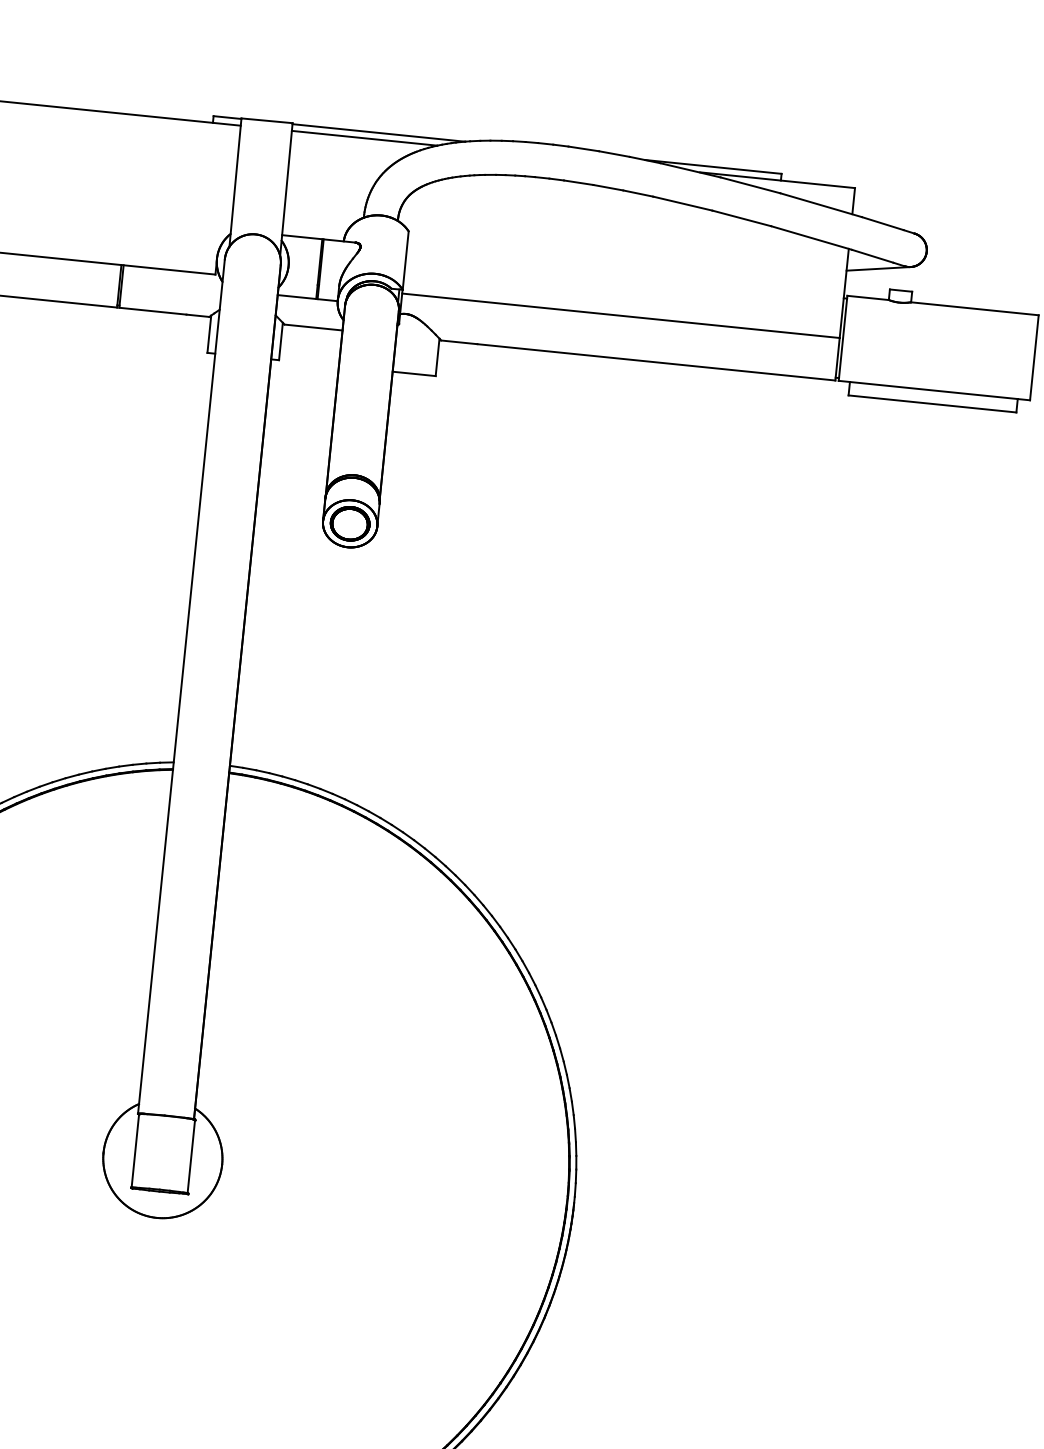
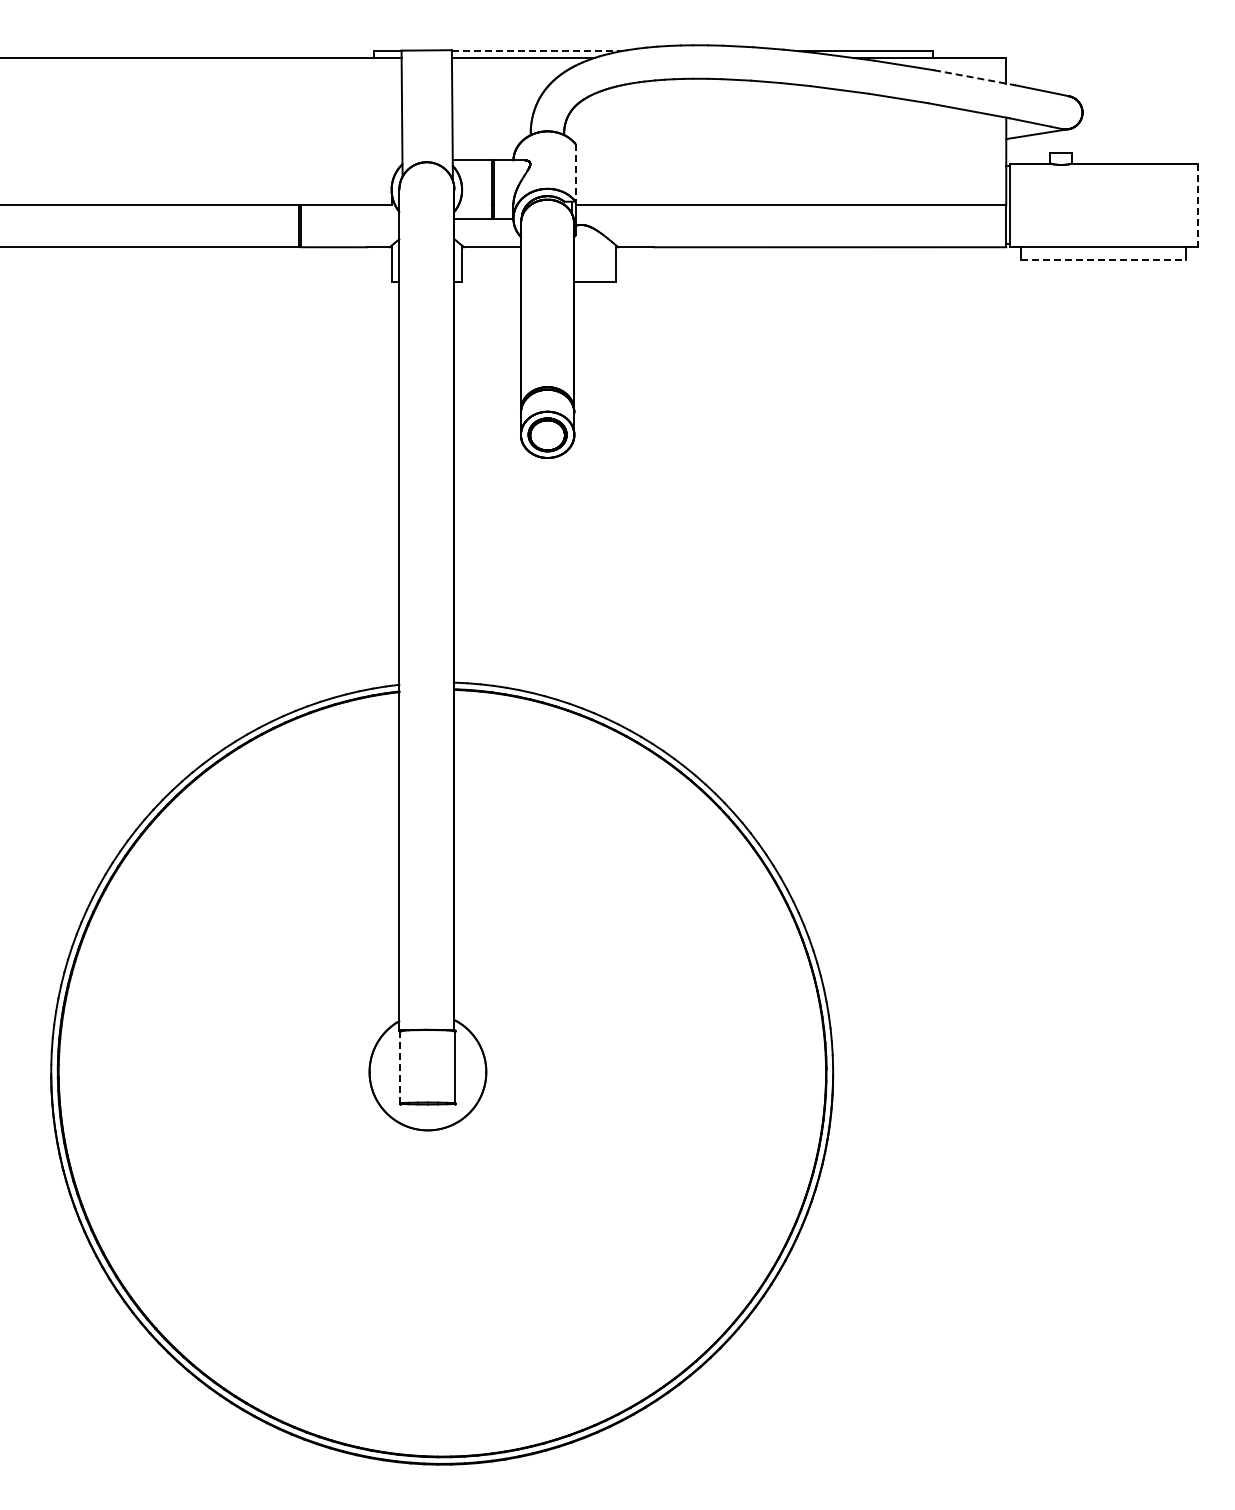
line: (378, 133) -> (536, 51), solid -> dashed
line: (821, 204) -> (975, 77), solid -> dashed
line: (405, 260) -> (575, 172), solid -> dashed
line: (1033, 357) -> (1197, 205), solid -> dashed
line: (932, 404) -> (1103, 260), solid -> dashed
line: (135, 1151) -> (400, 1067), solid -> dashed

